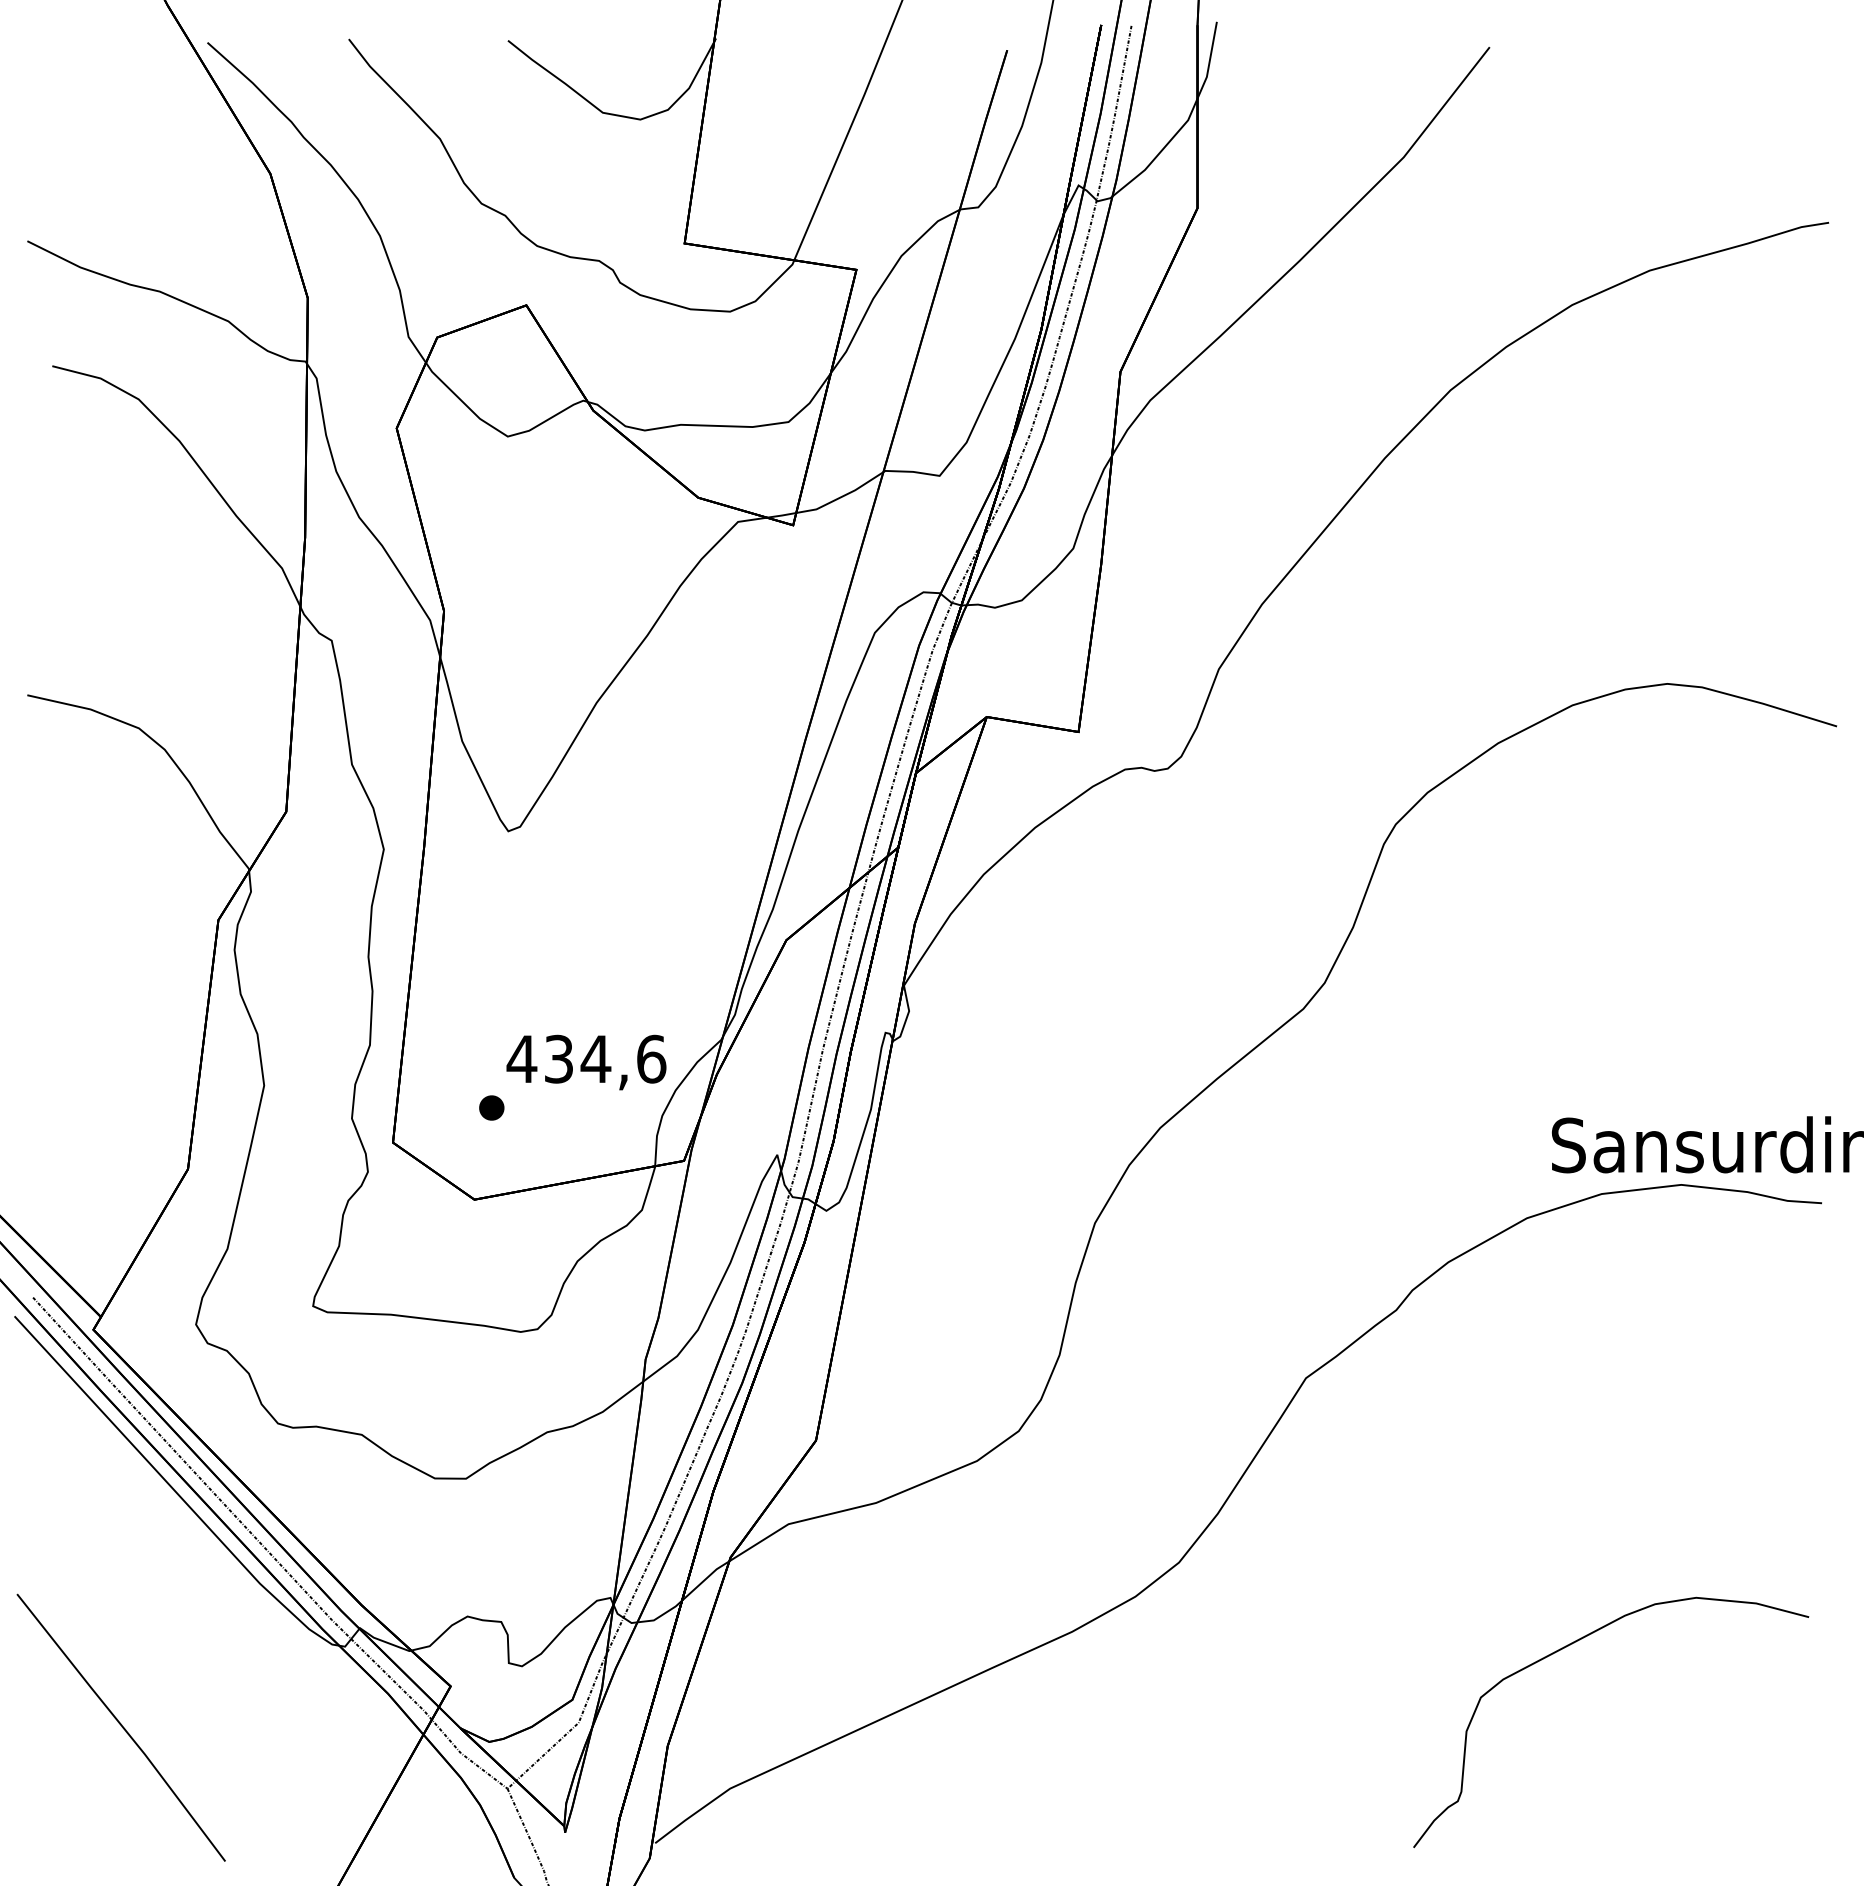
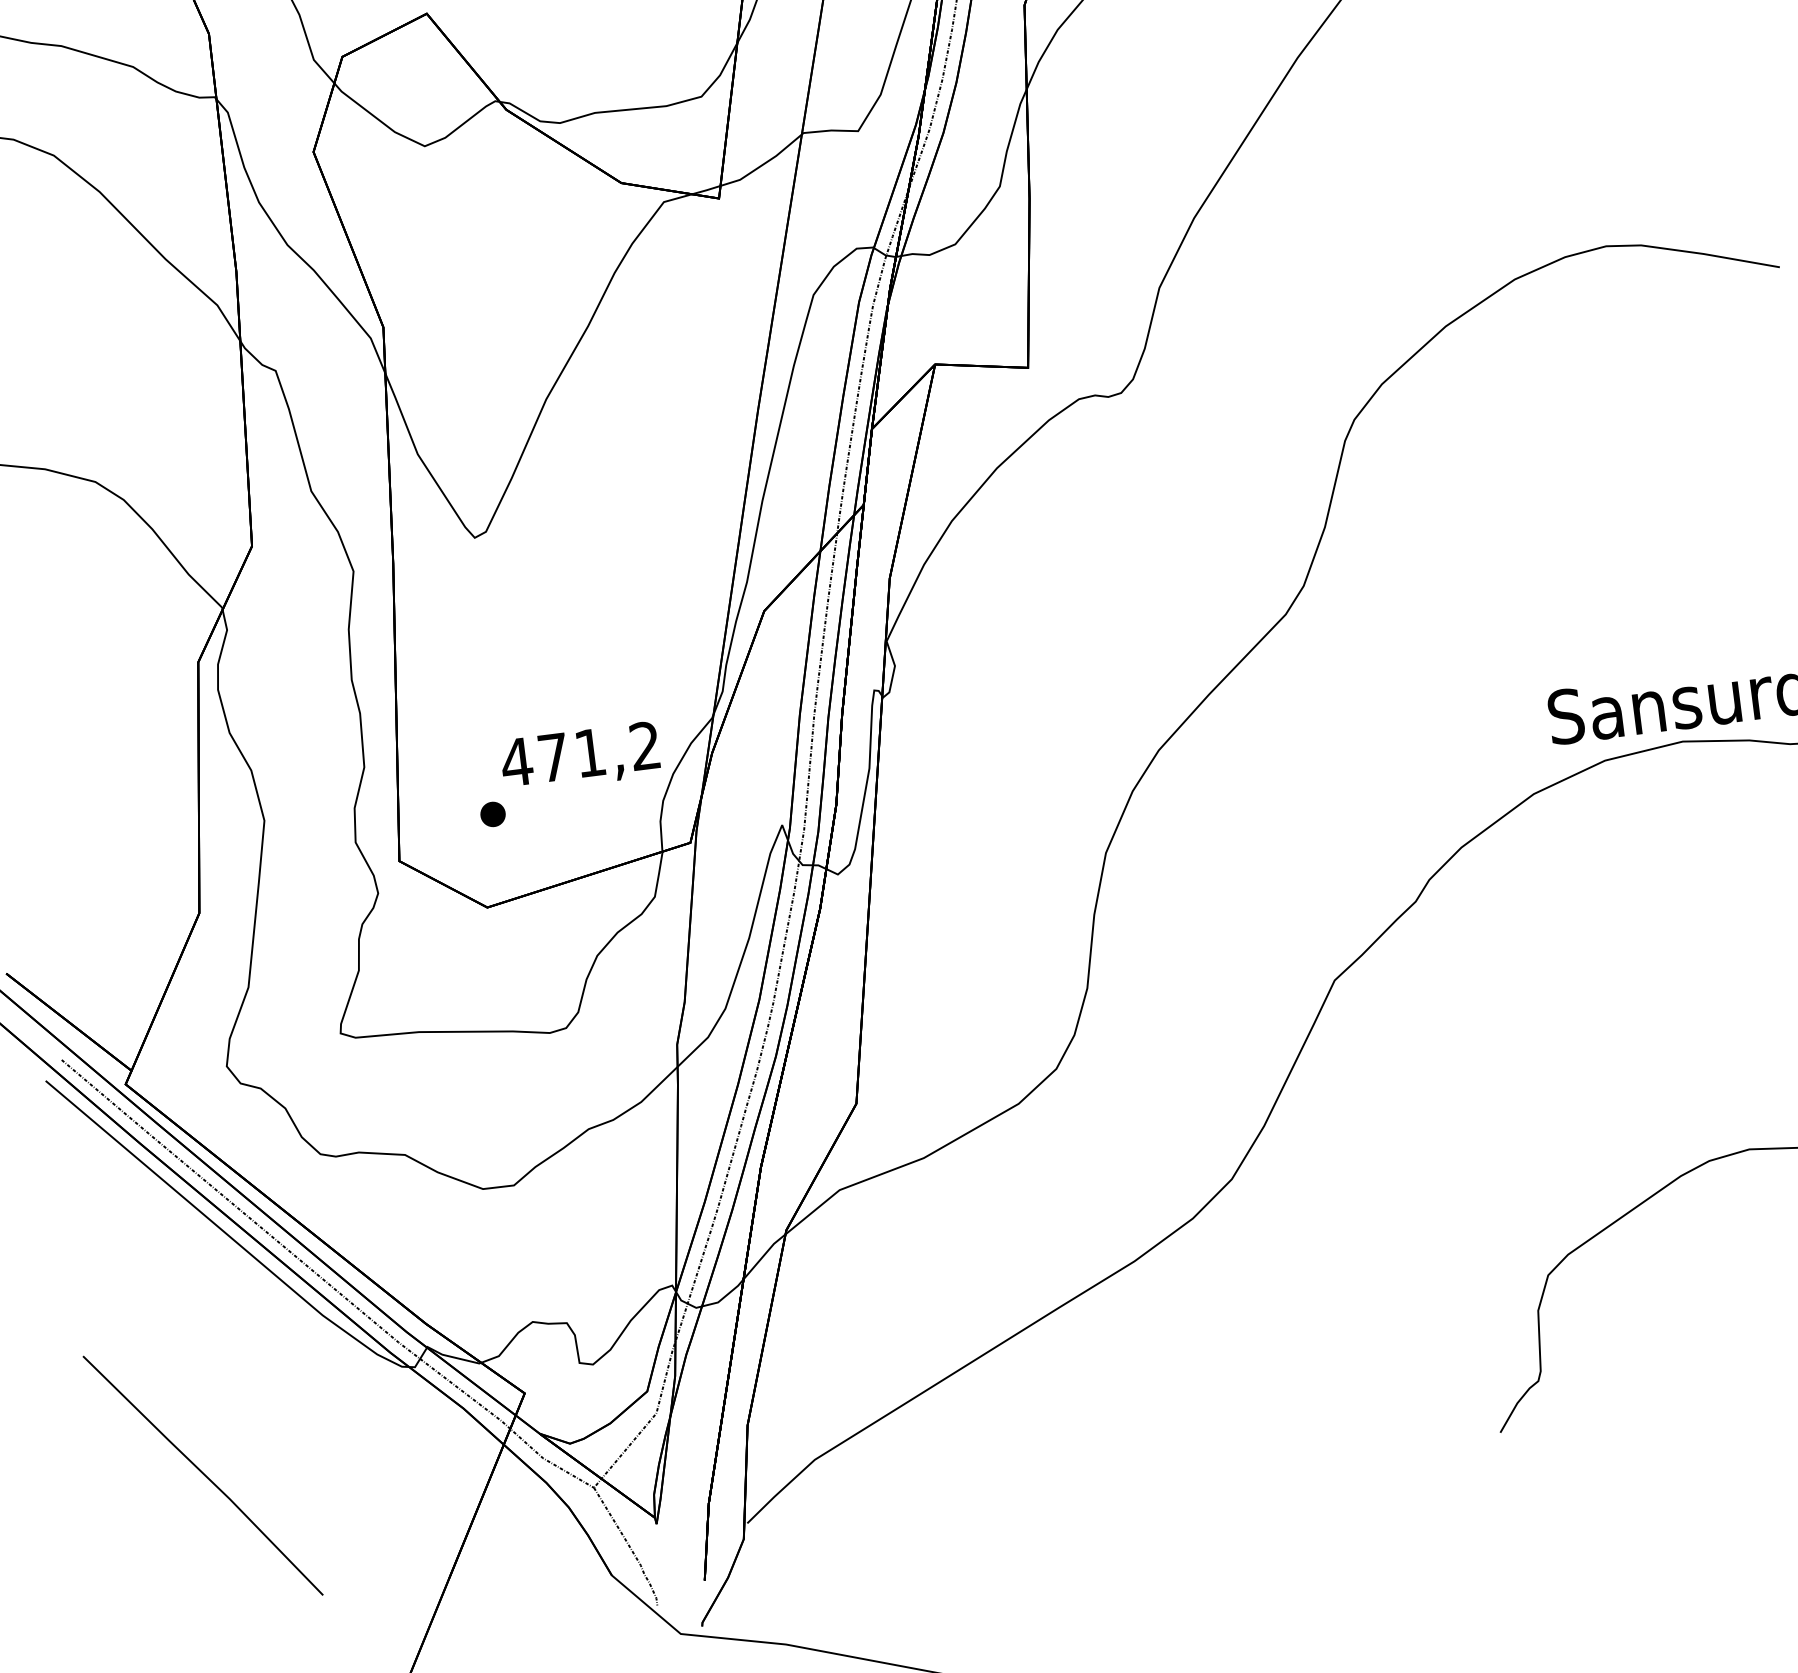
text: (605, 1058) -> (599, 751), 434,6 -> 471,2

